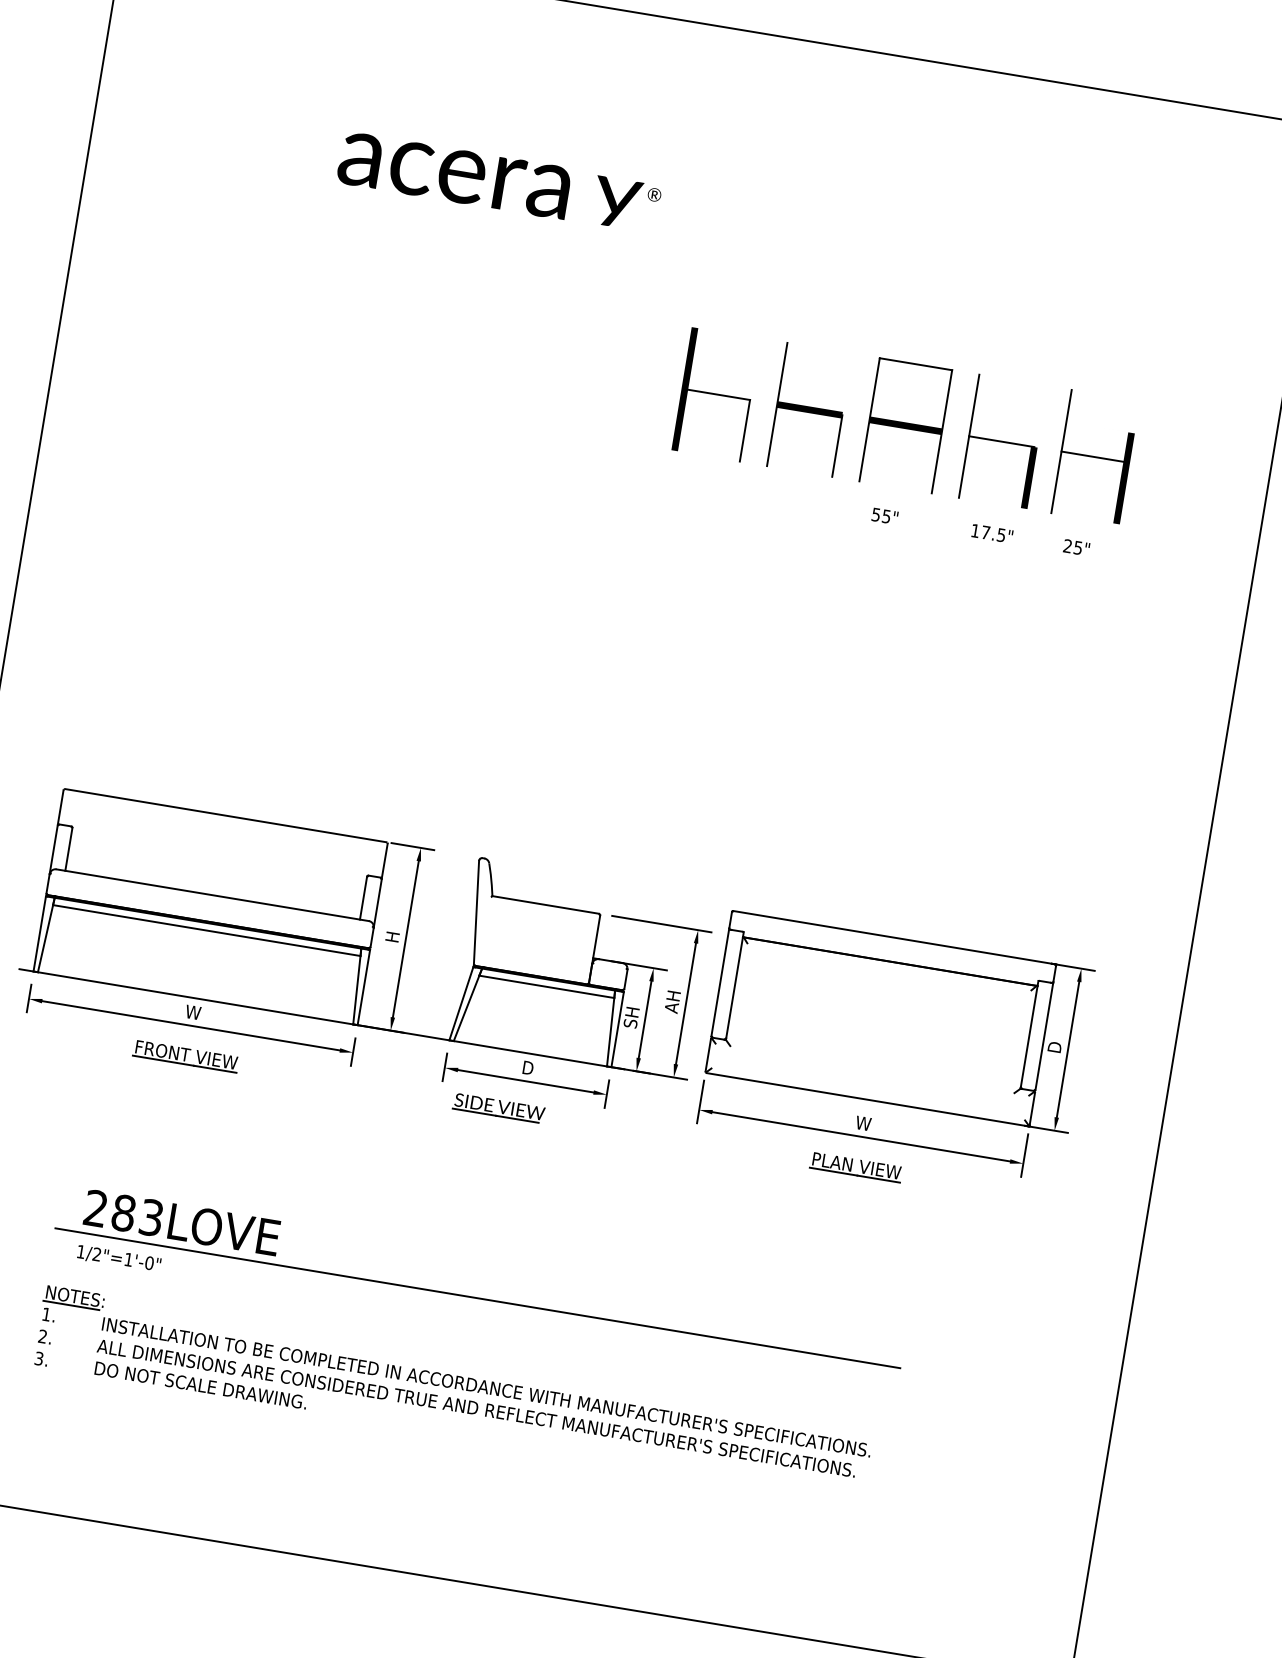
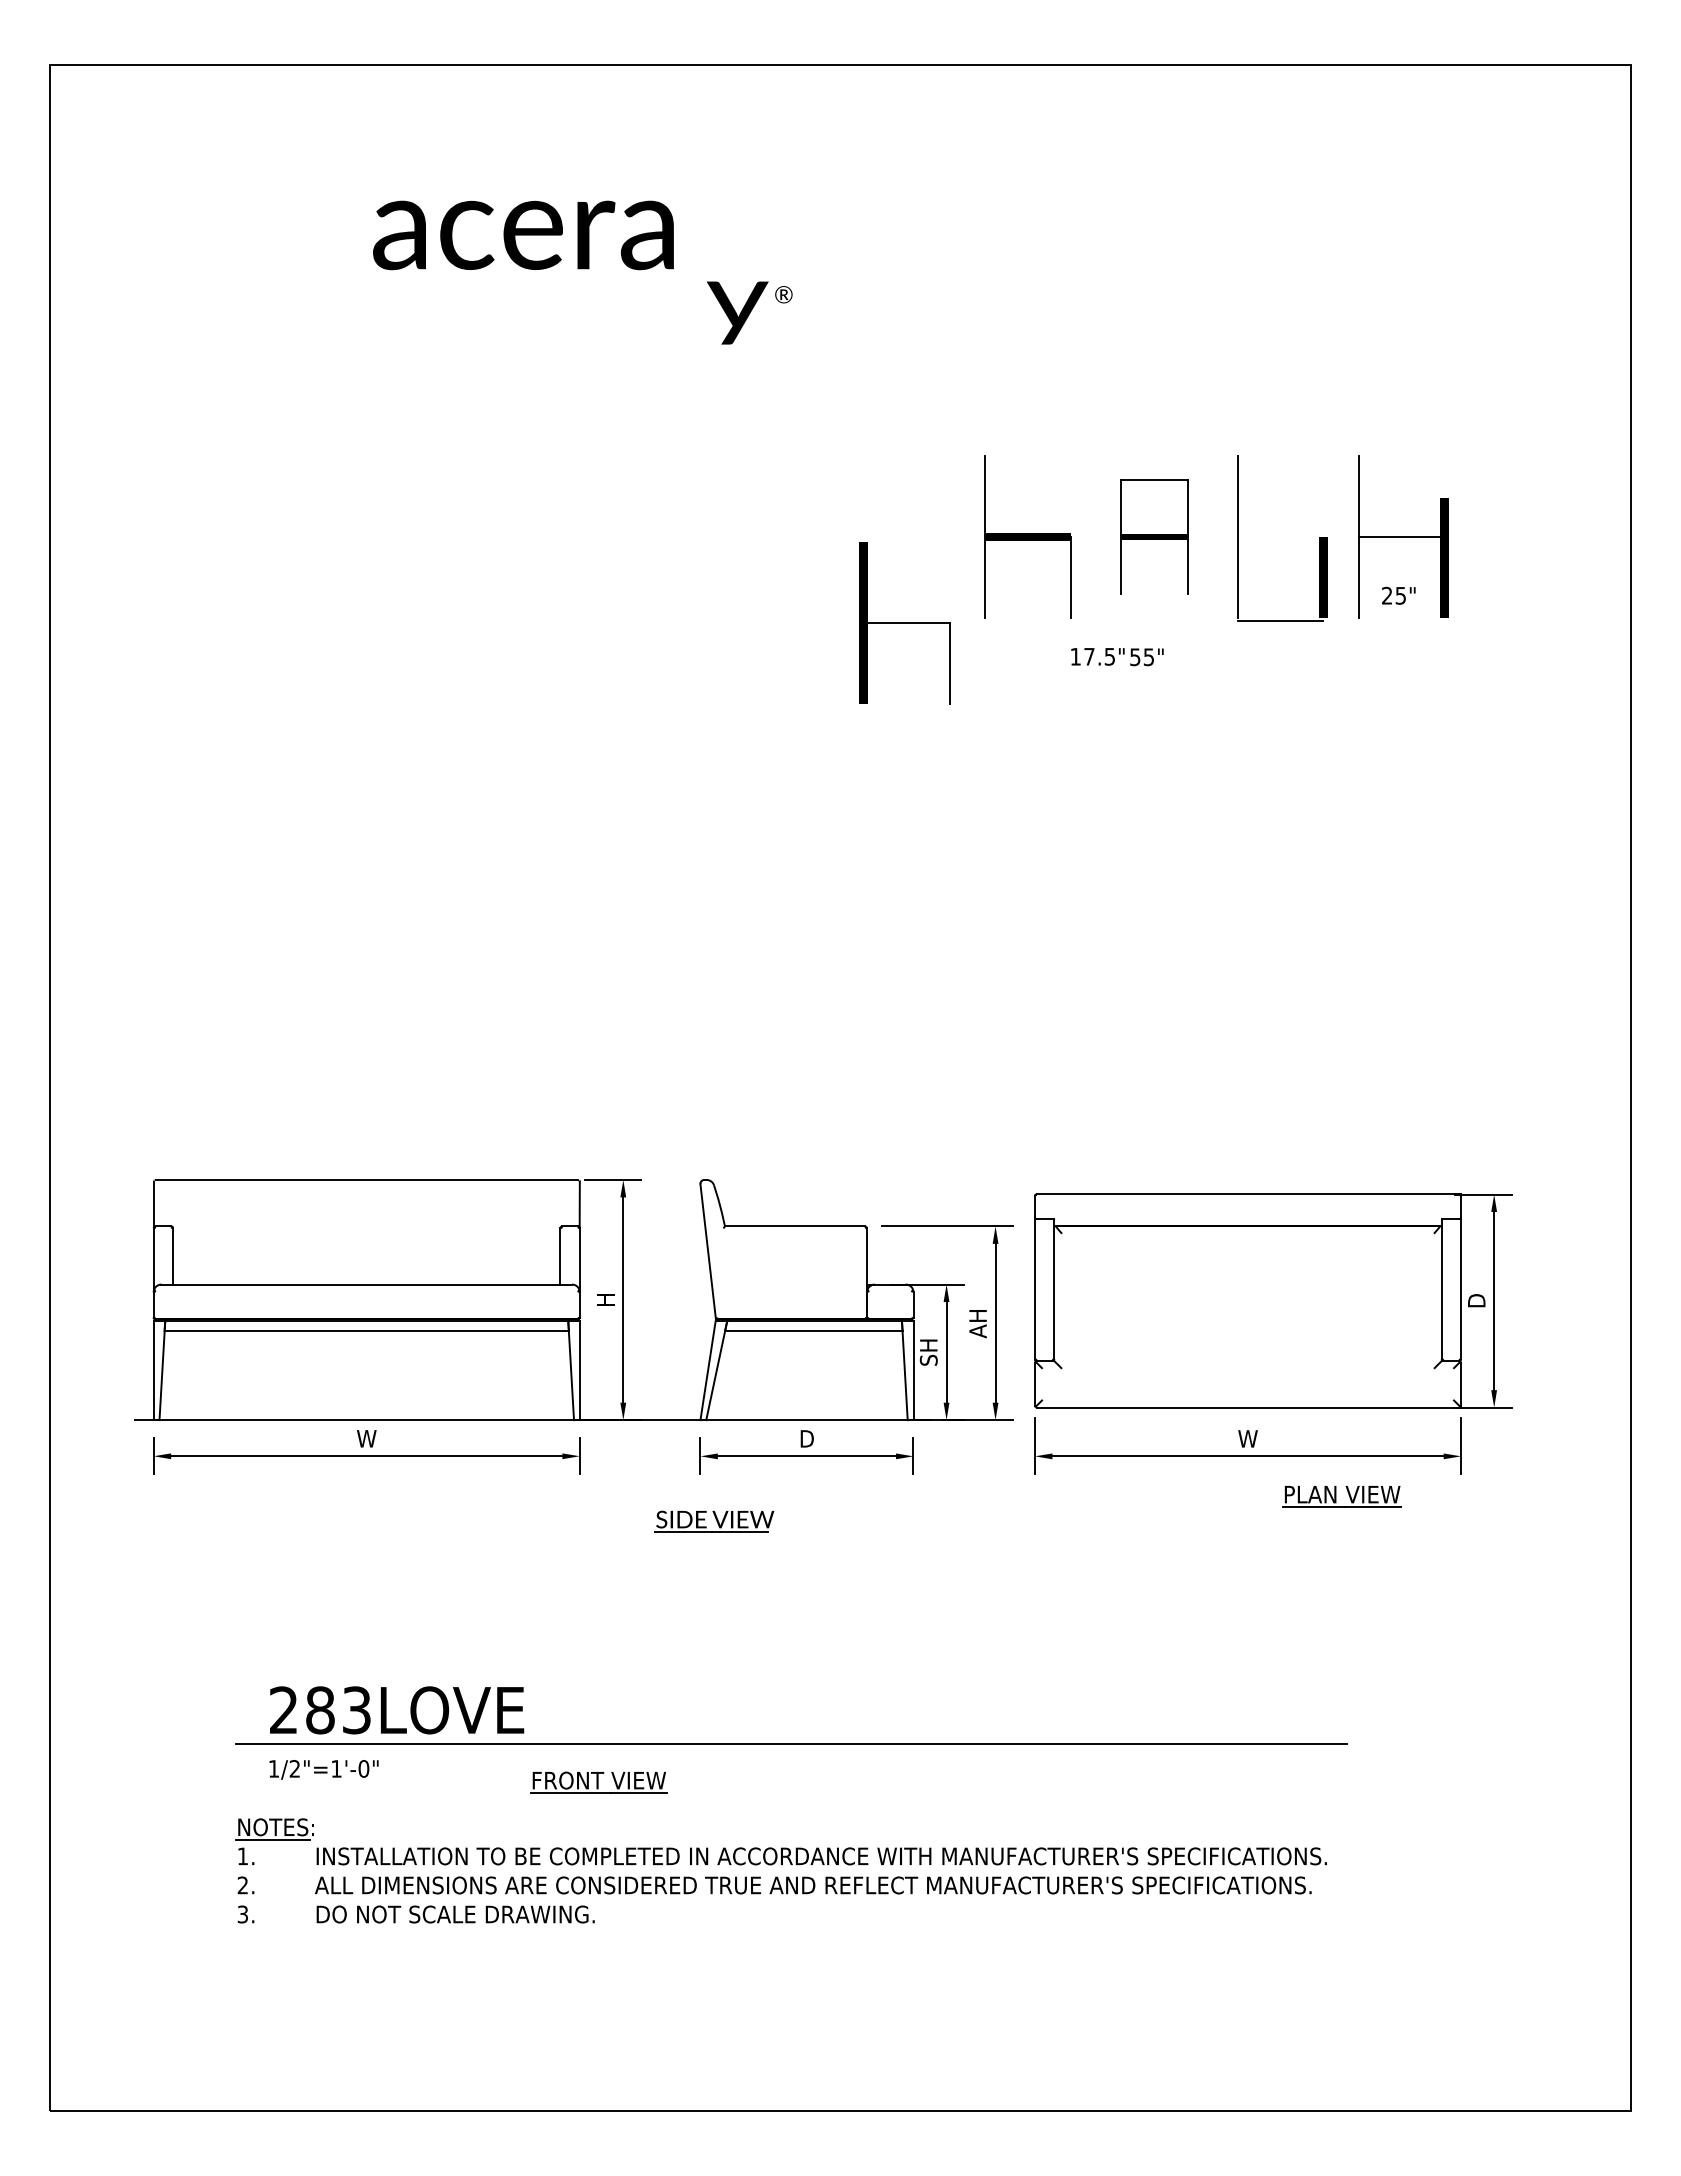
text: (454, 175) -> (523, 235), moved
part: (715, 394) -> (904, 623), moved
part: (905, 425) -> (1154, 536), size x0.7
line: (1001, 441) -> (1280, 620), moved
text: (992, 533) -> (1097, 656), moved
text: (1076, 547) -> (1398, 595), moved
part: (185, 1056) -> (598, 1782), moved
part: (499, 1108) -> (714, 1521), moved
part: (855, 1167) -> (1341, 1496), moved

